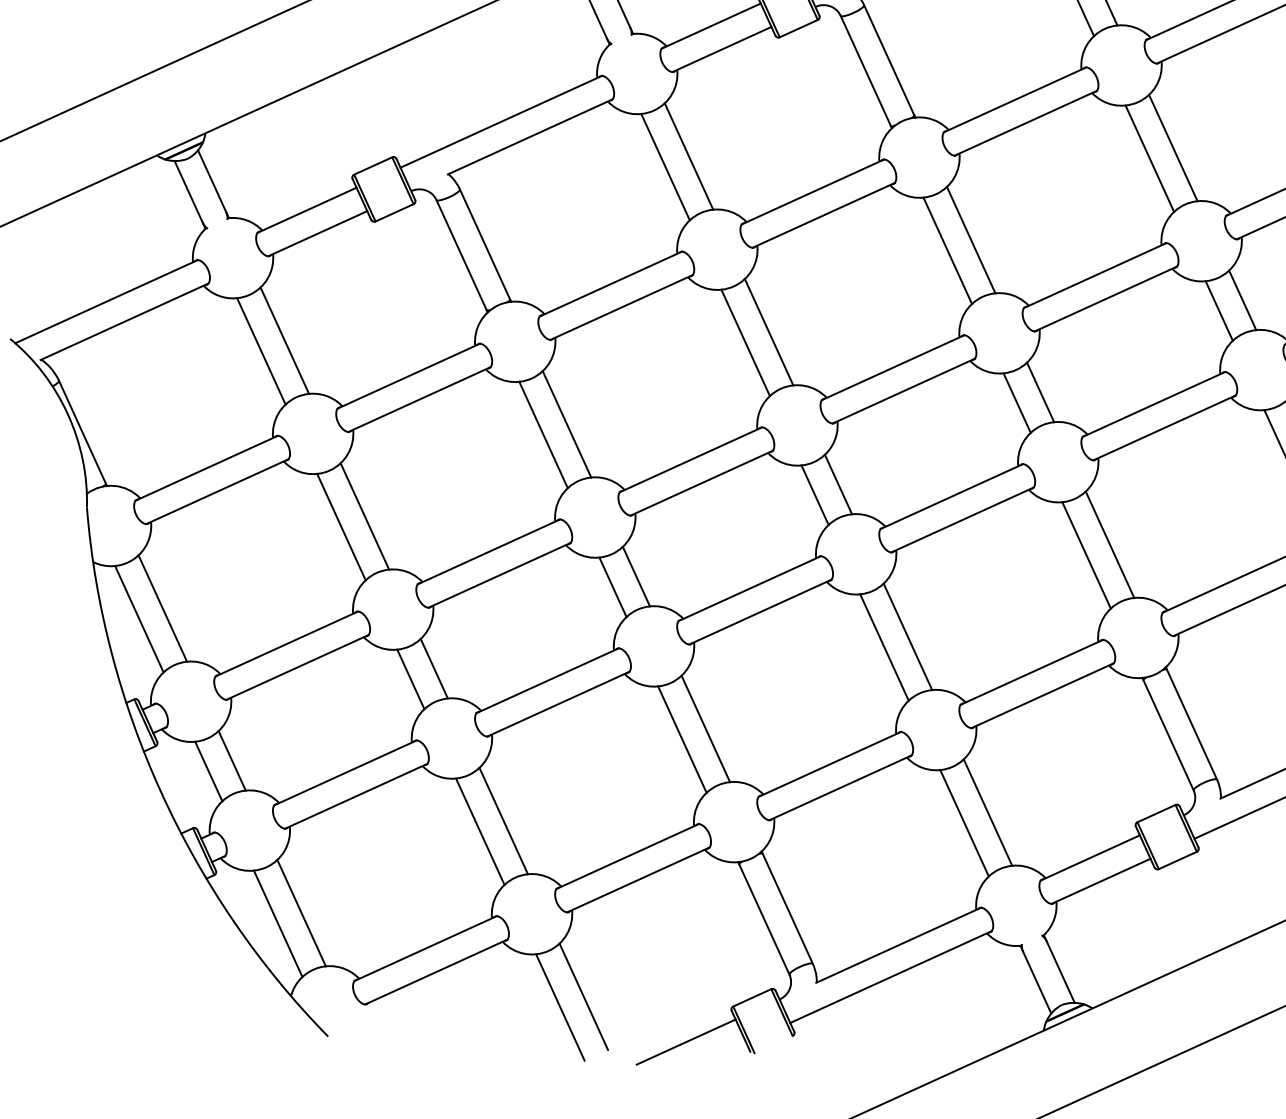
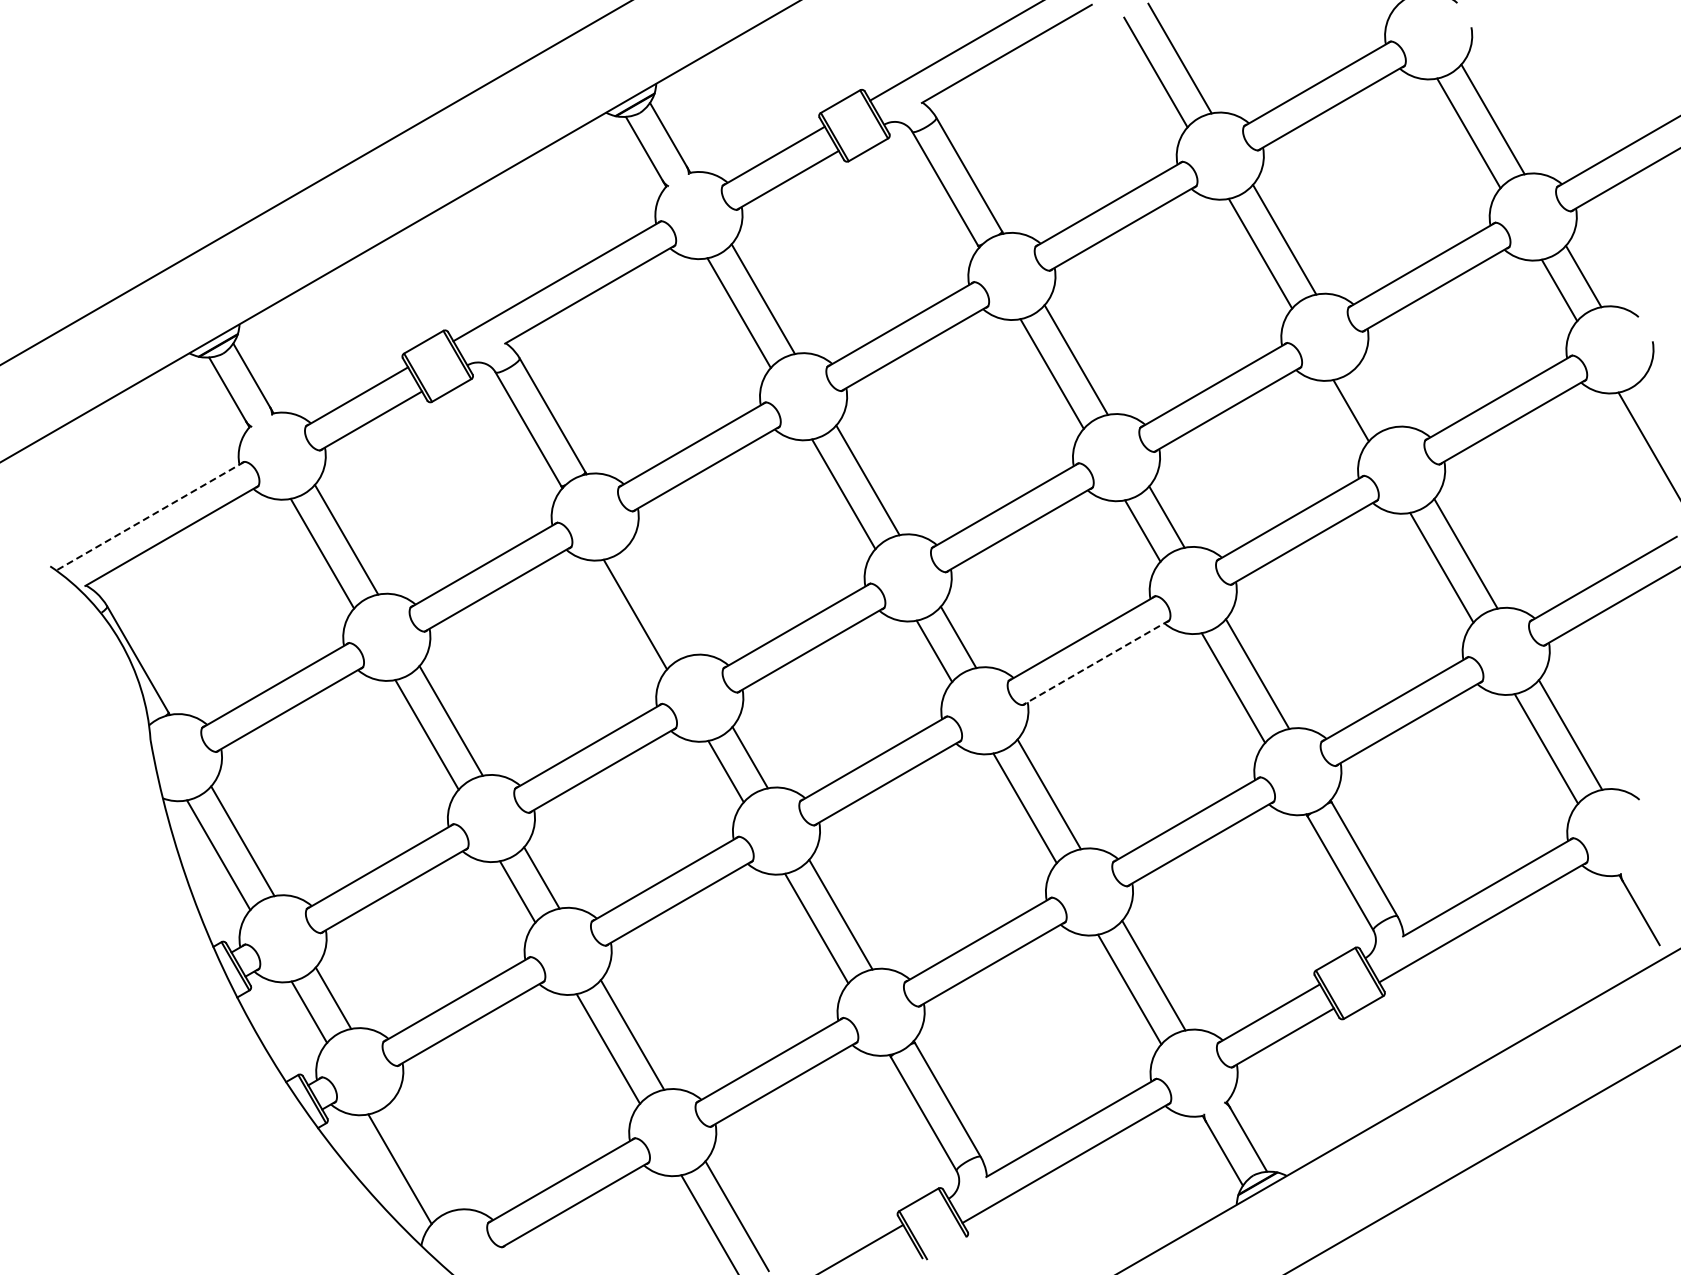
line: (1242, 300) -> (1375, 396), removed
line: (106, 301) -> (150, 516), solid -> dashed
line: (566, 424) -> (659, 600), removed
line: (962, 519) -> (1096, 662), solid -> dashed
line: (300, 913) -> (423, 1155), removed

